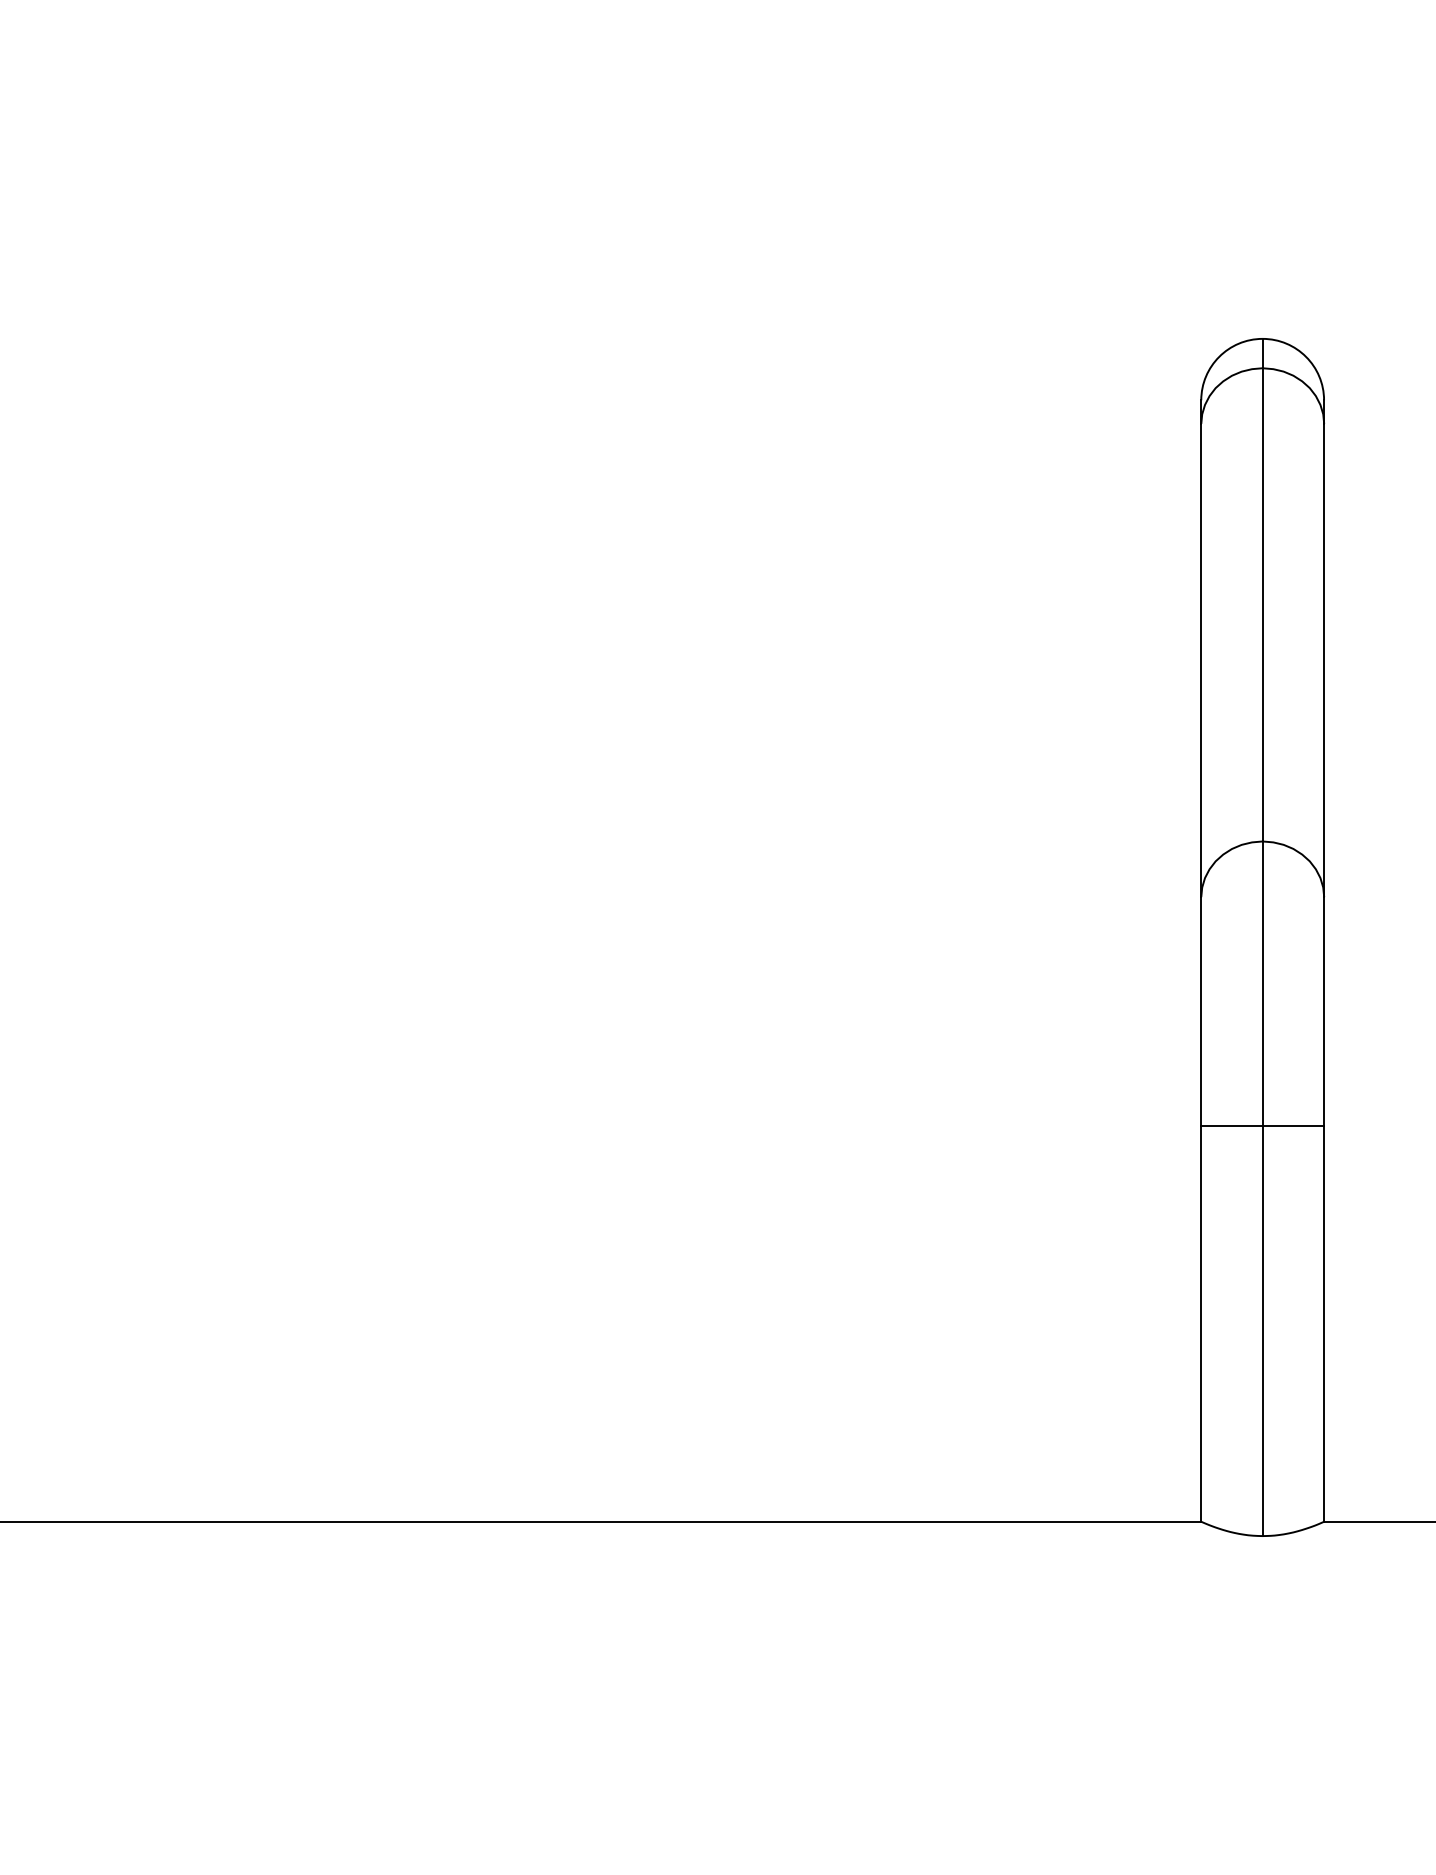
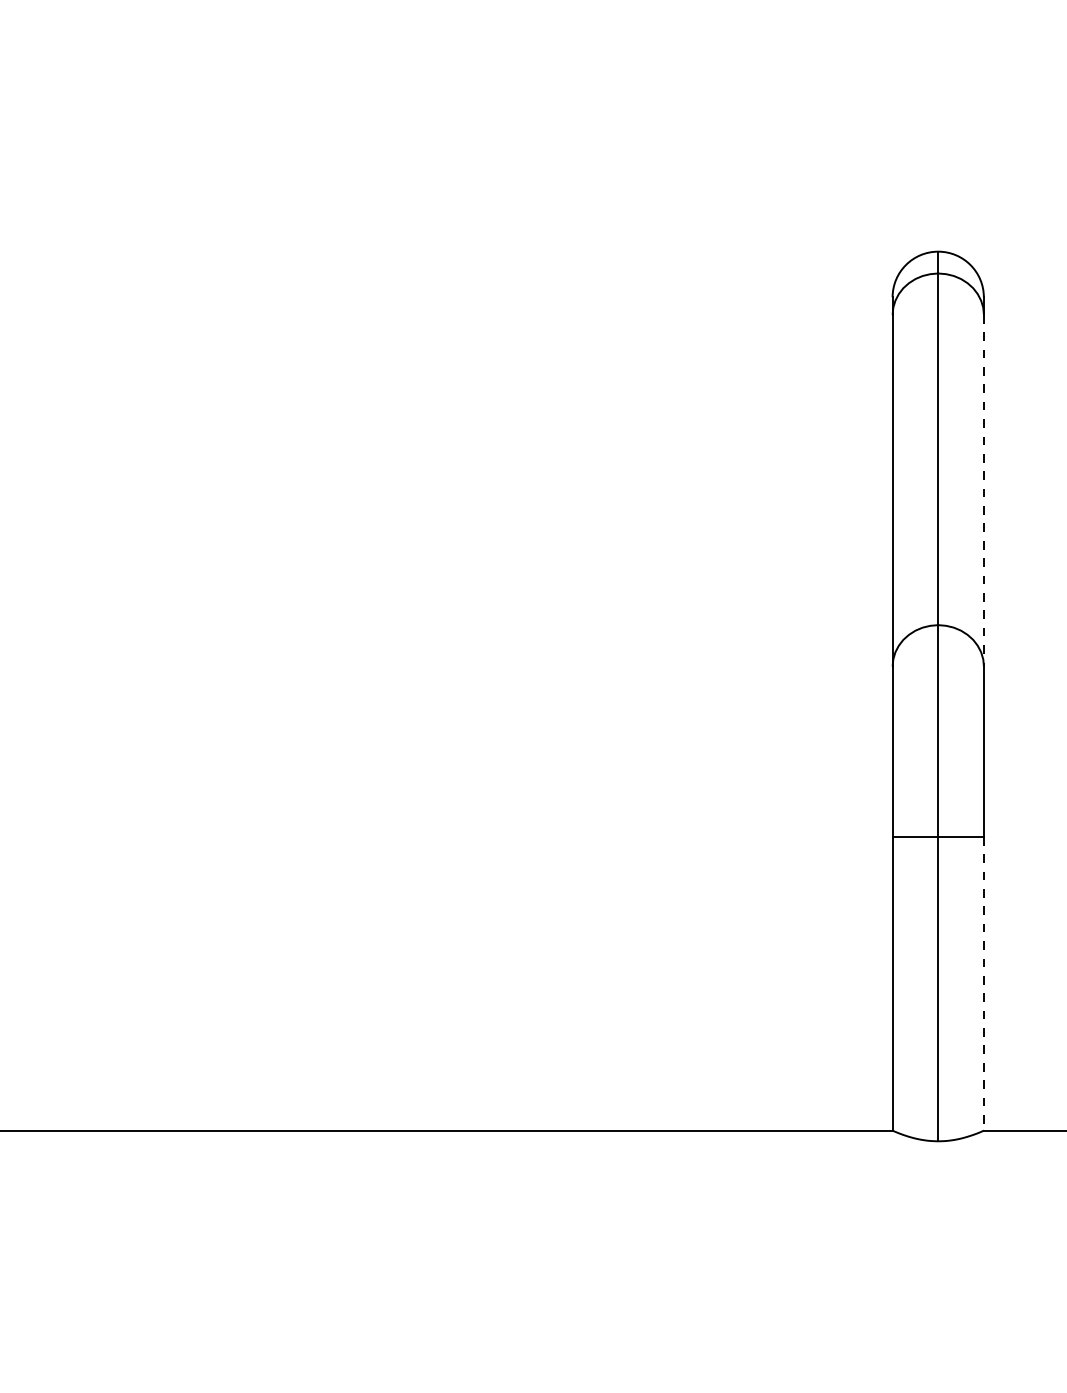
line: (1324, 660) -> (984, 490), solid -> dashed
line: (1324, 1324) -> (984, 984), solid -> dashed

